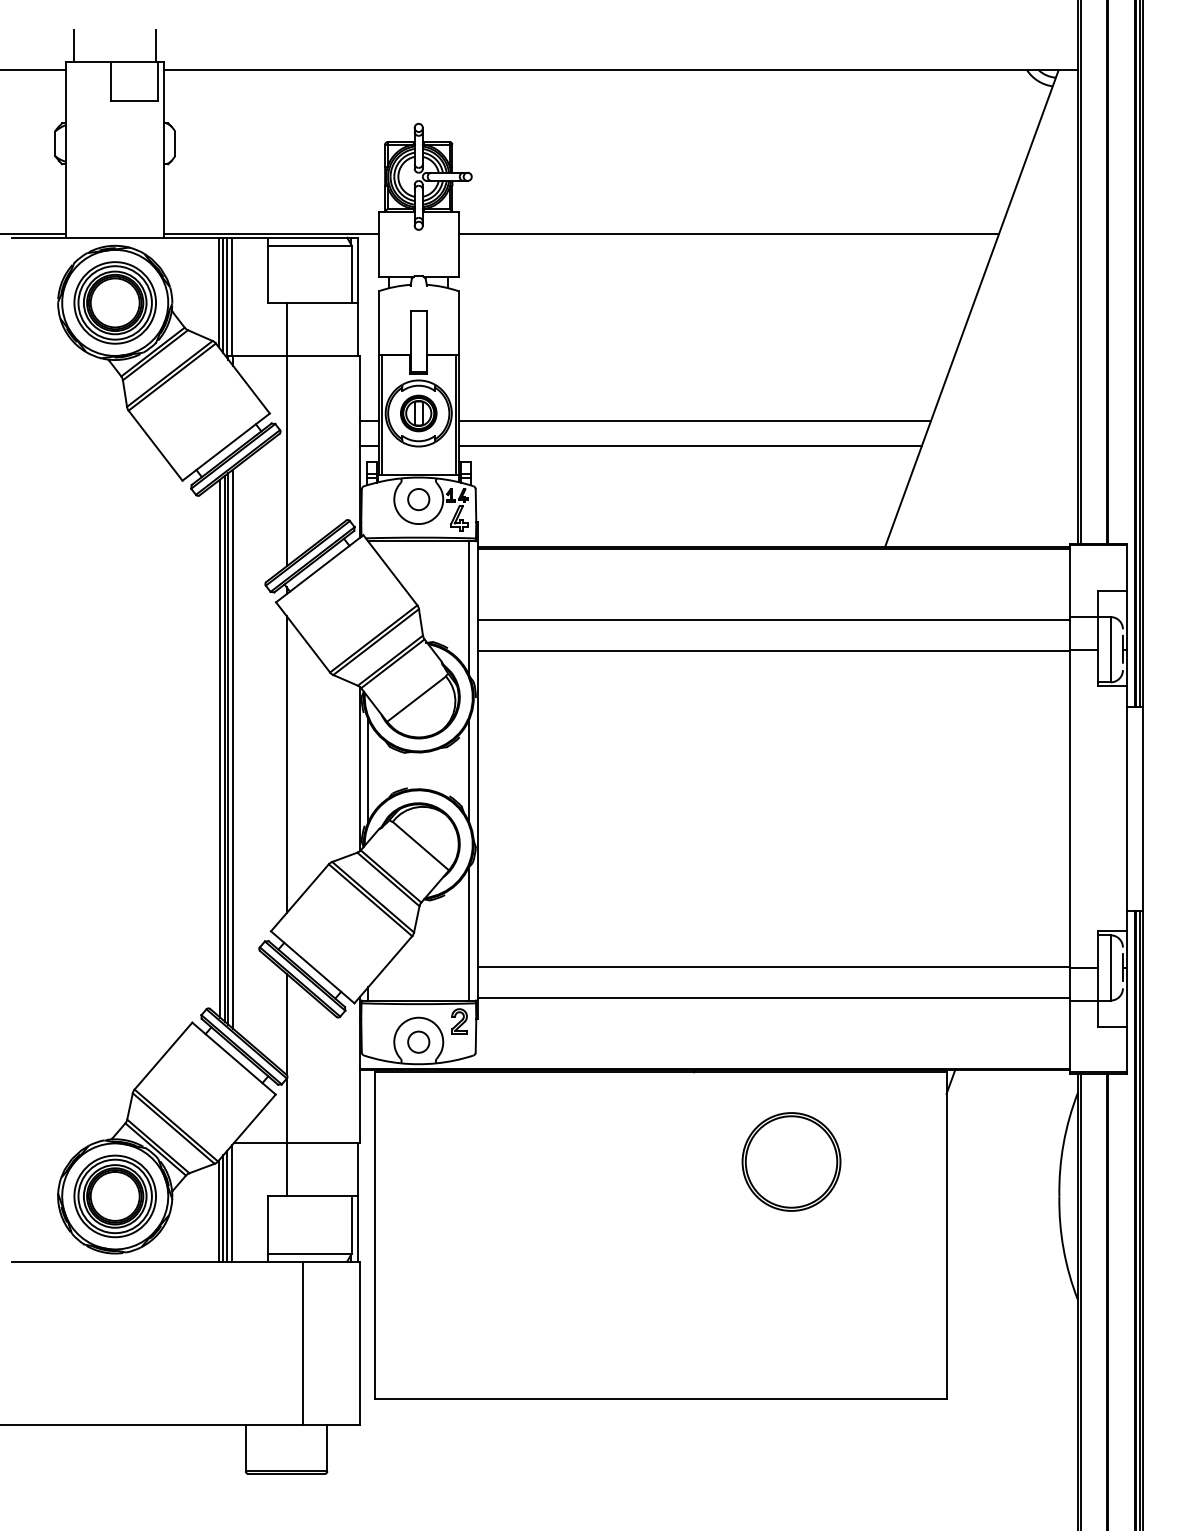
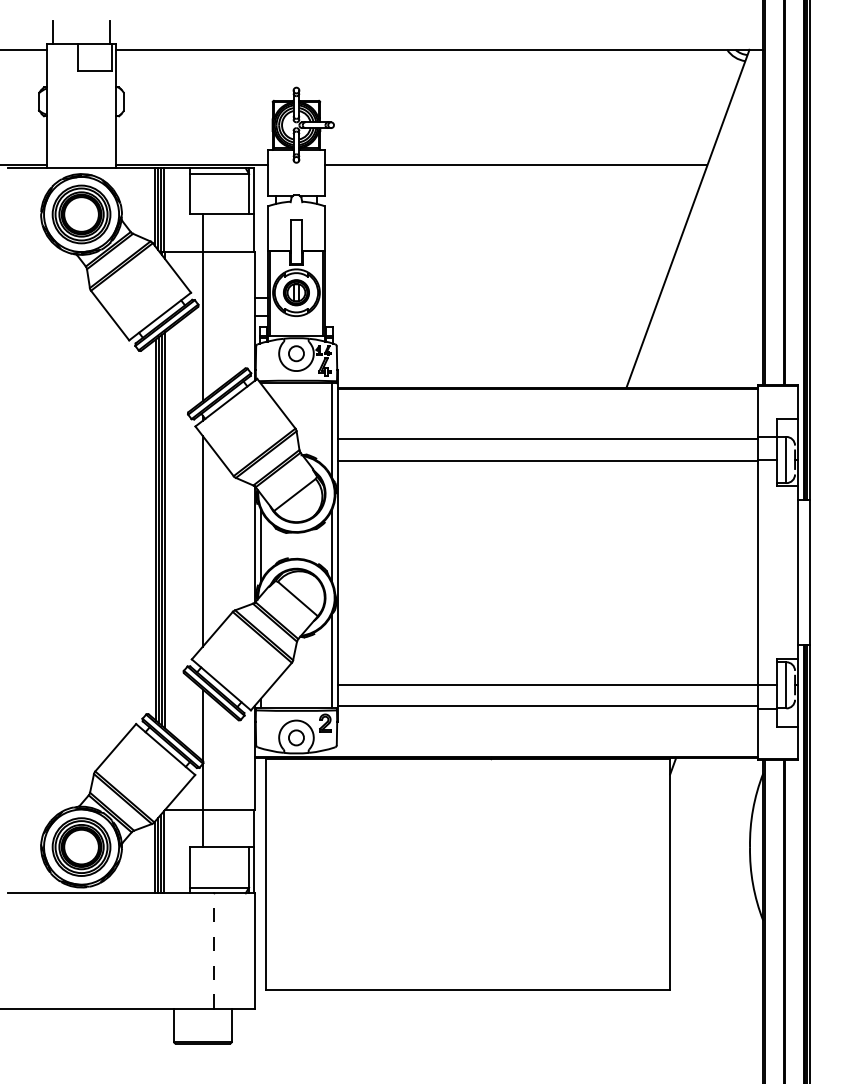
line: (694, 421) -> (491, 298), removed
line: (689, 445) -> (488, 315), removed
part: (790, 1161) -> (559, 822), removed
line: (302, 1343) -> (214, 951), solid -> dashed

